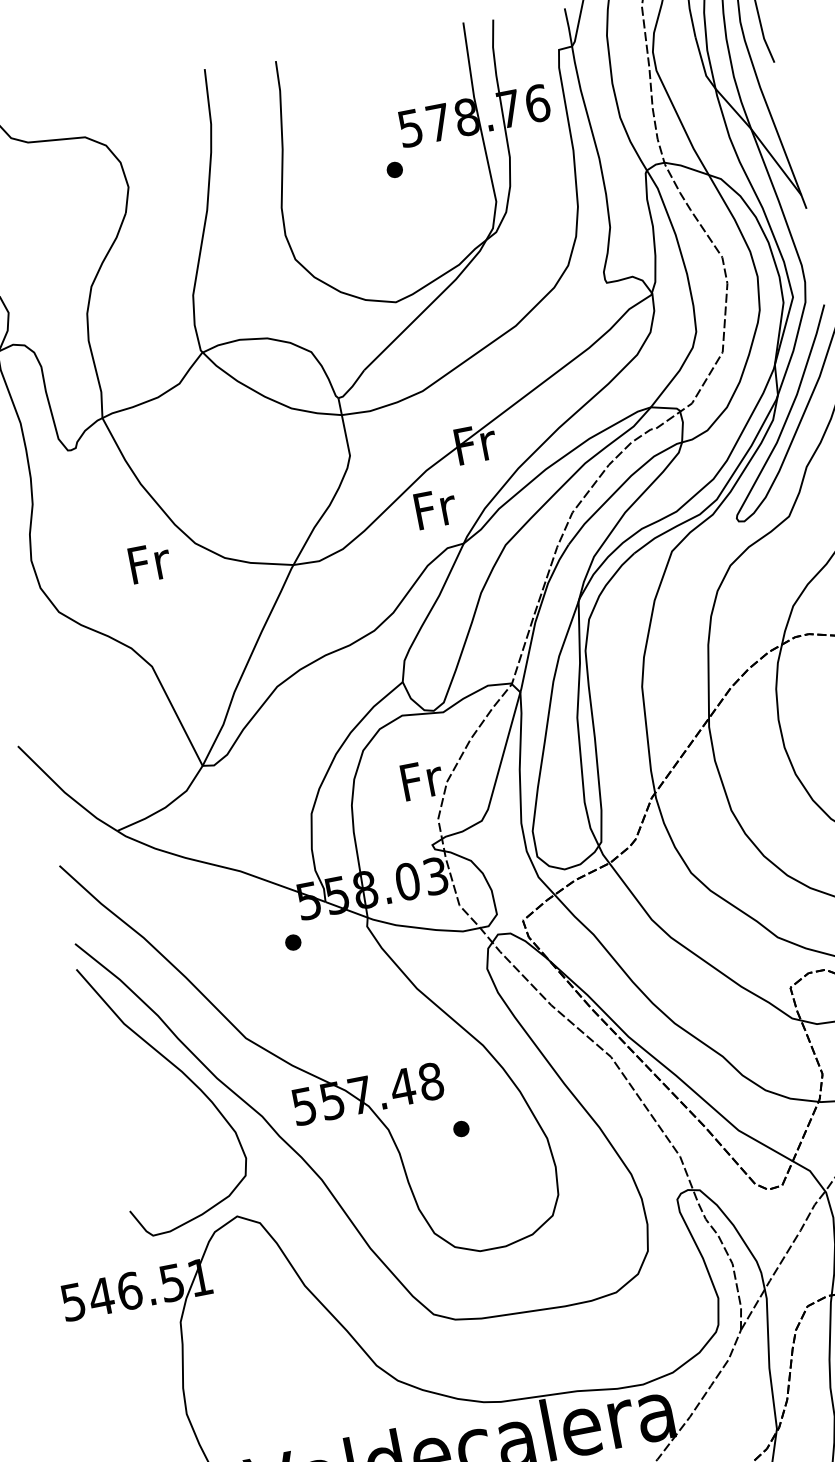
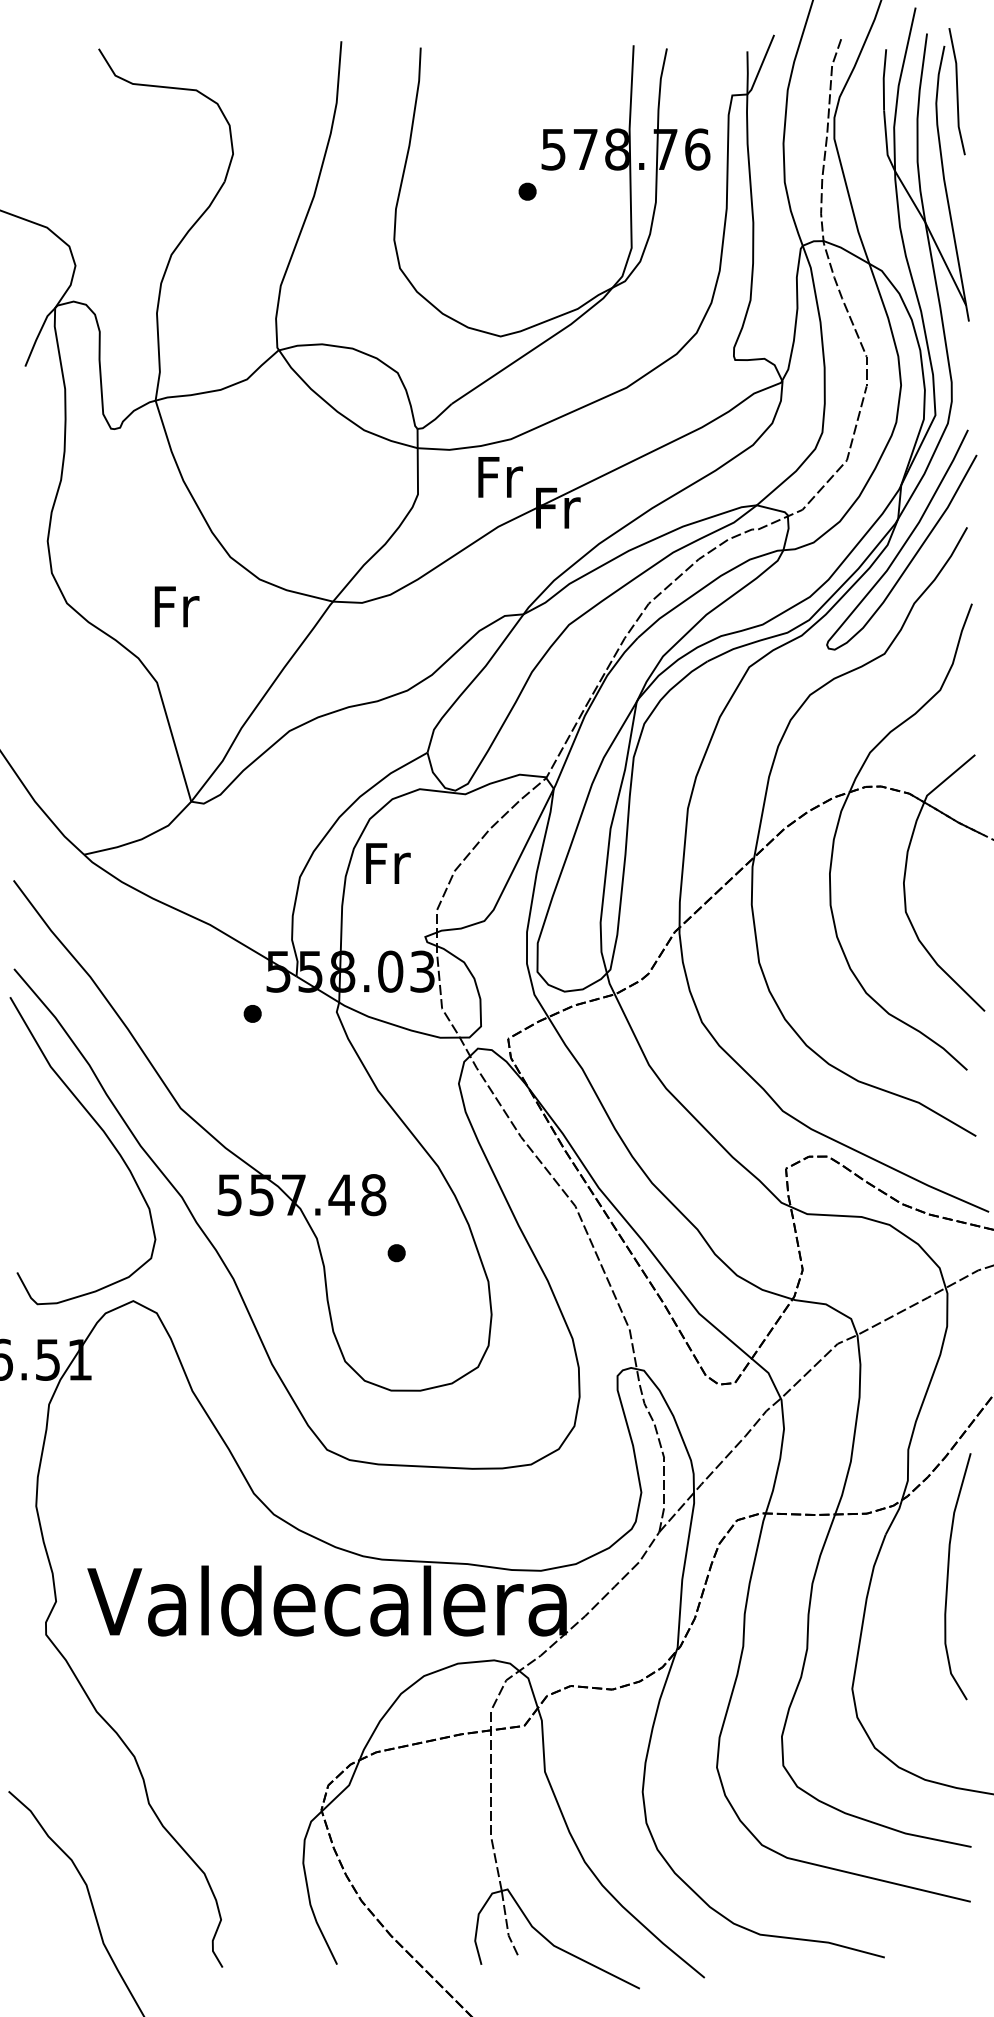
text: (435, 508) -> (500, 477), moved
text: (149, 562) -> (176, 606), moved
text: (422, 779) -> (388, 863), moved

